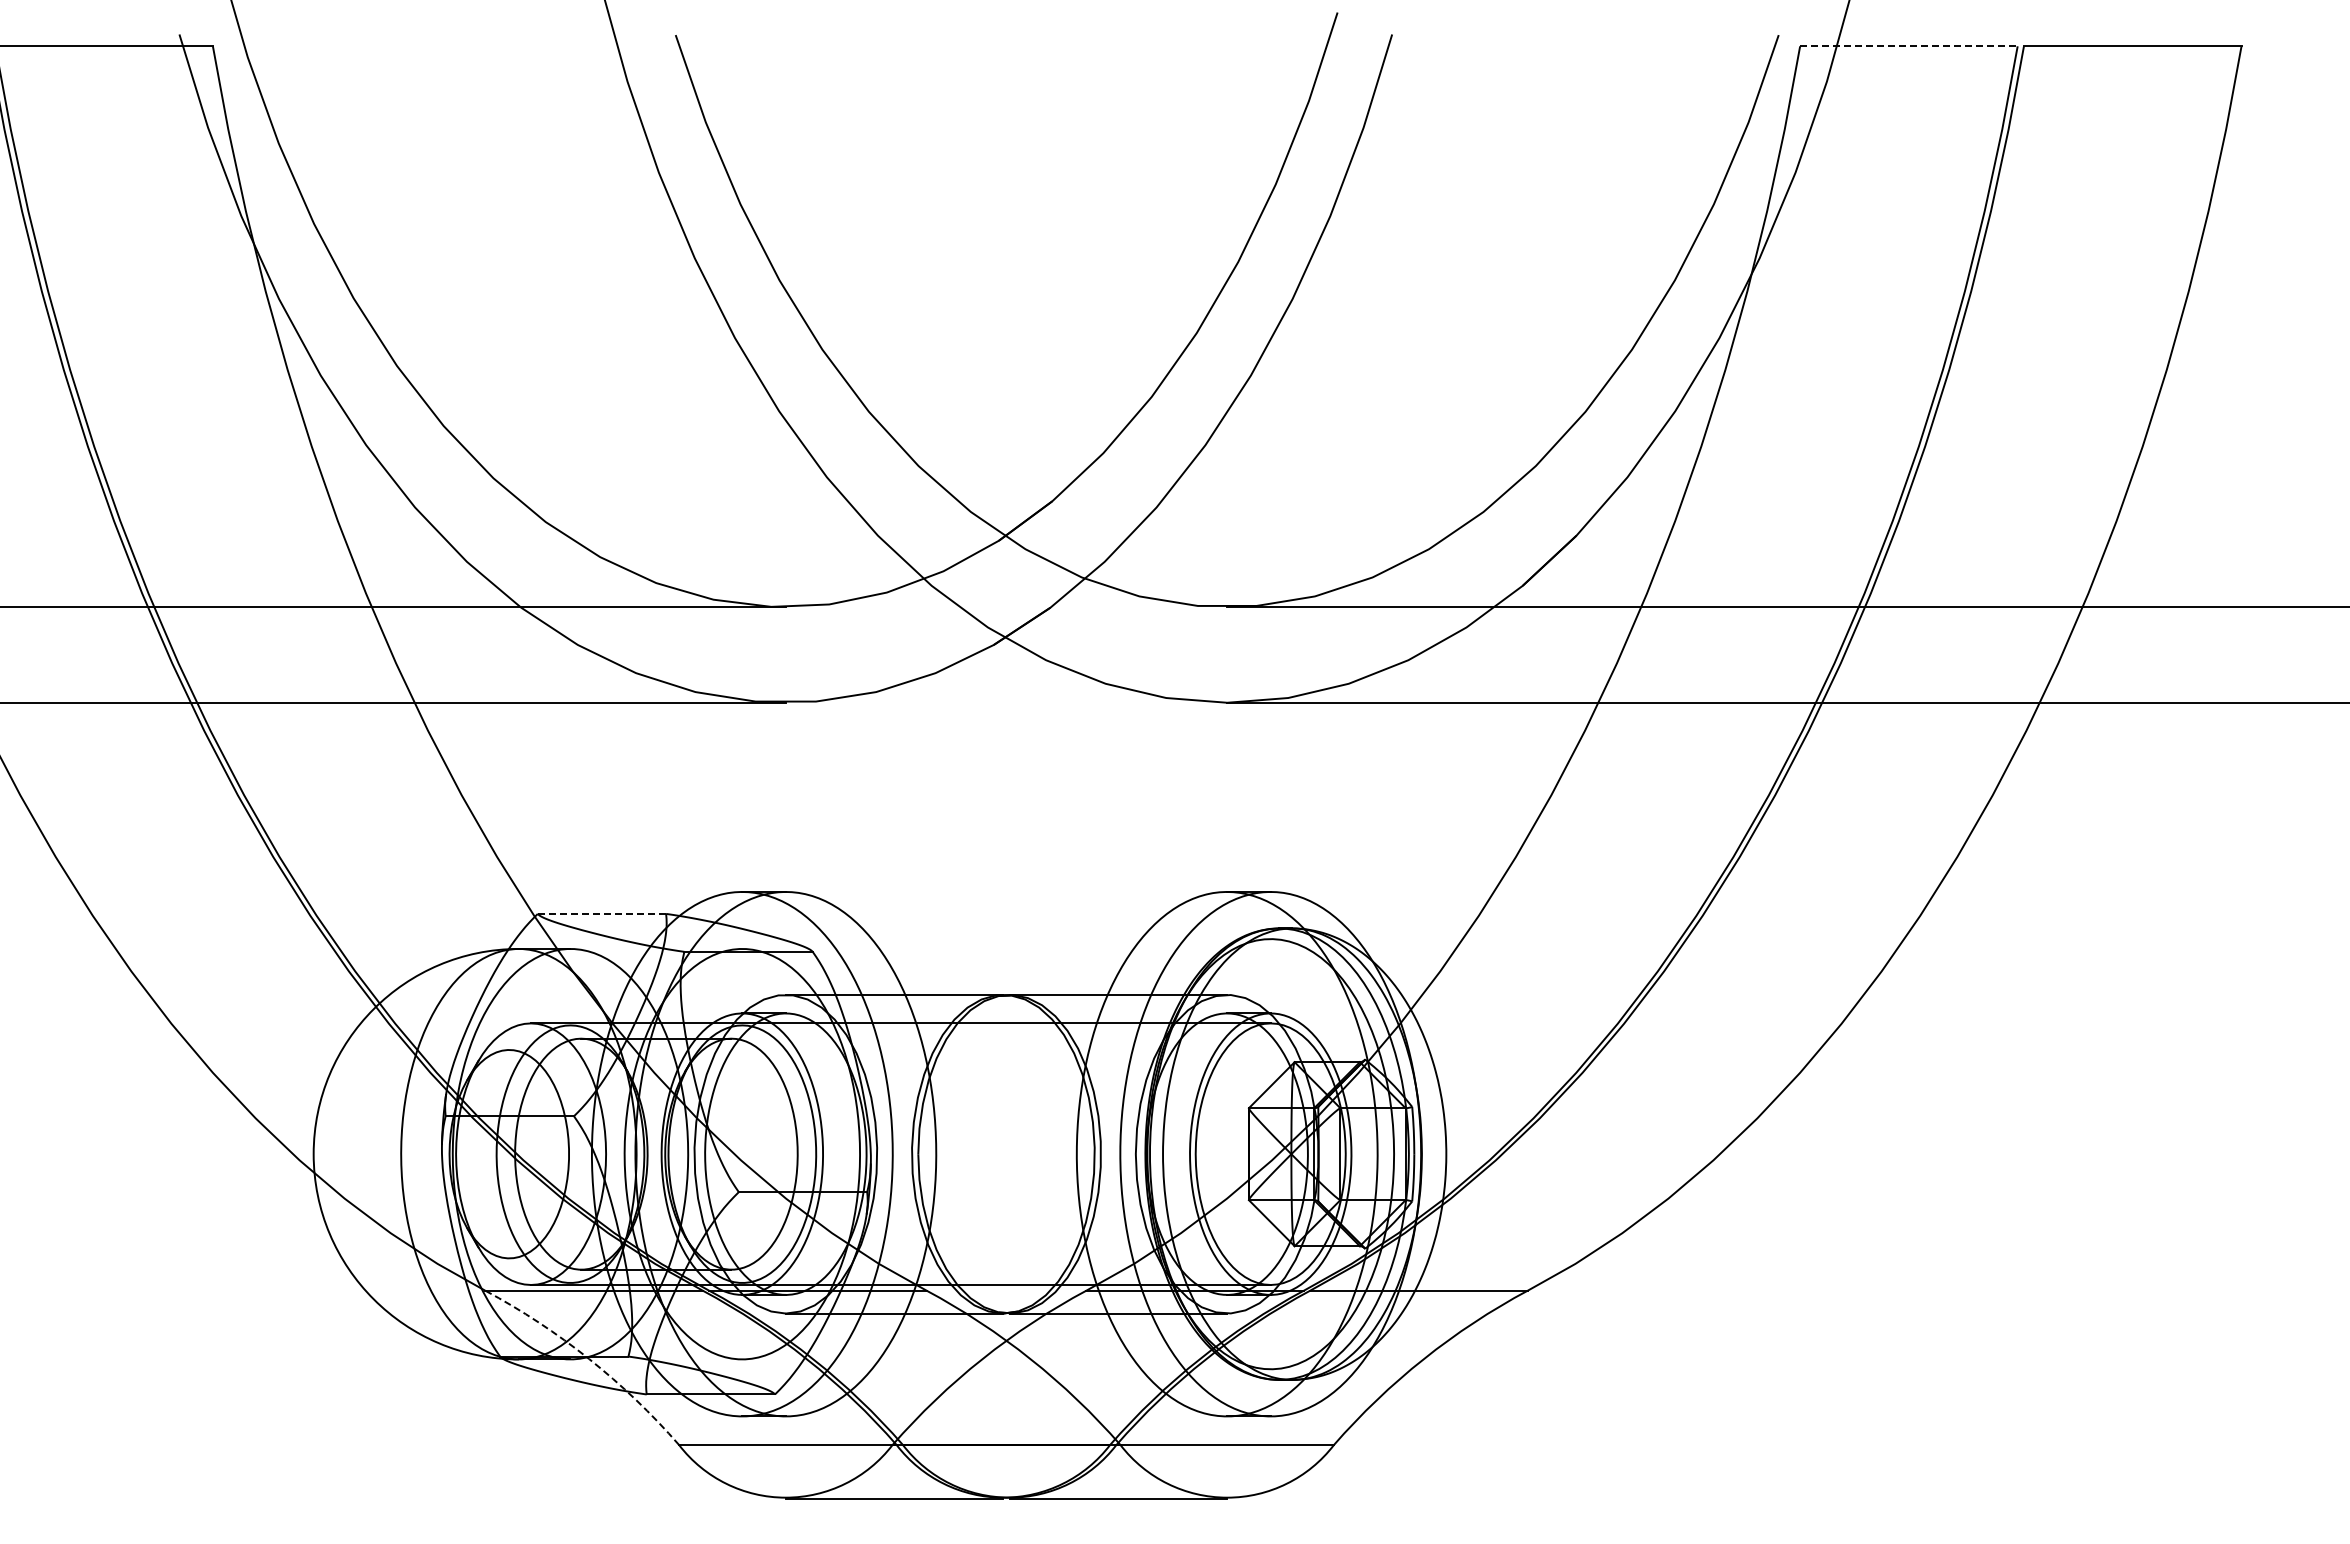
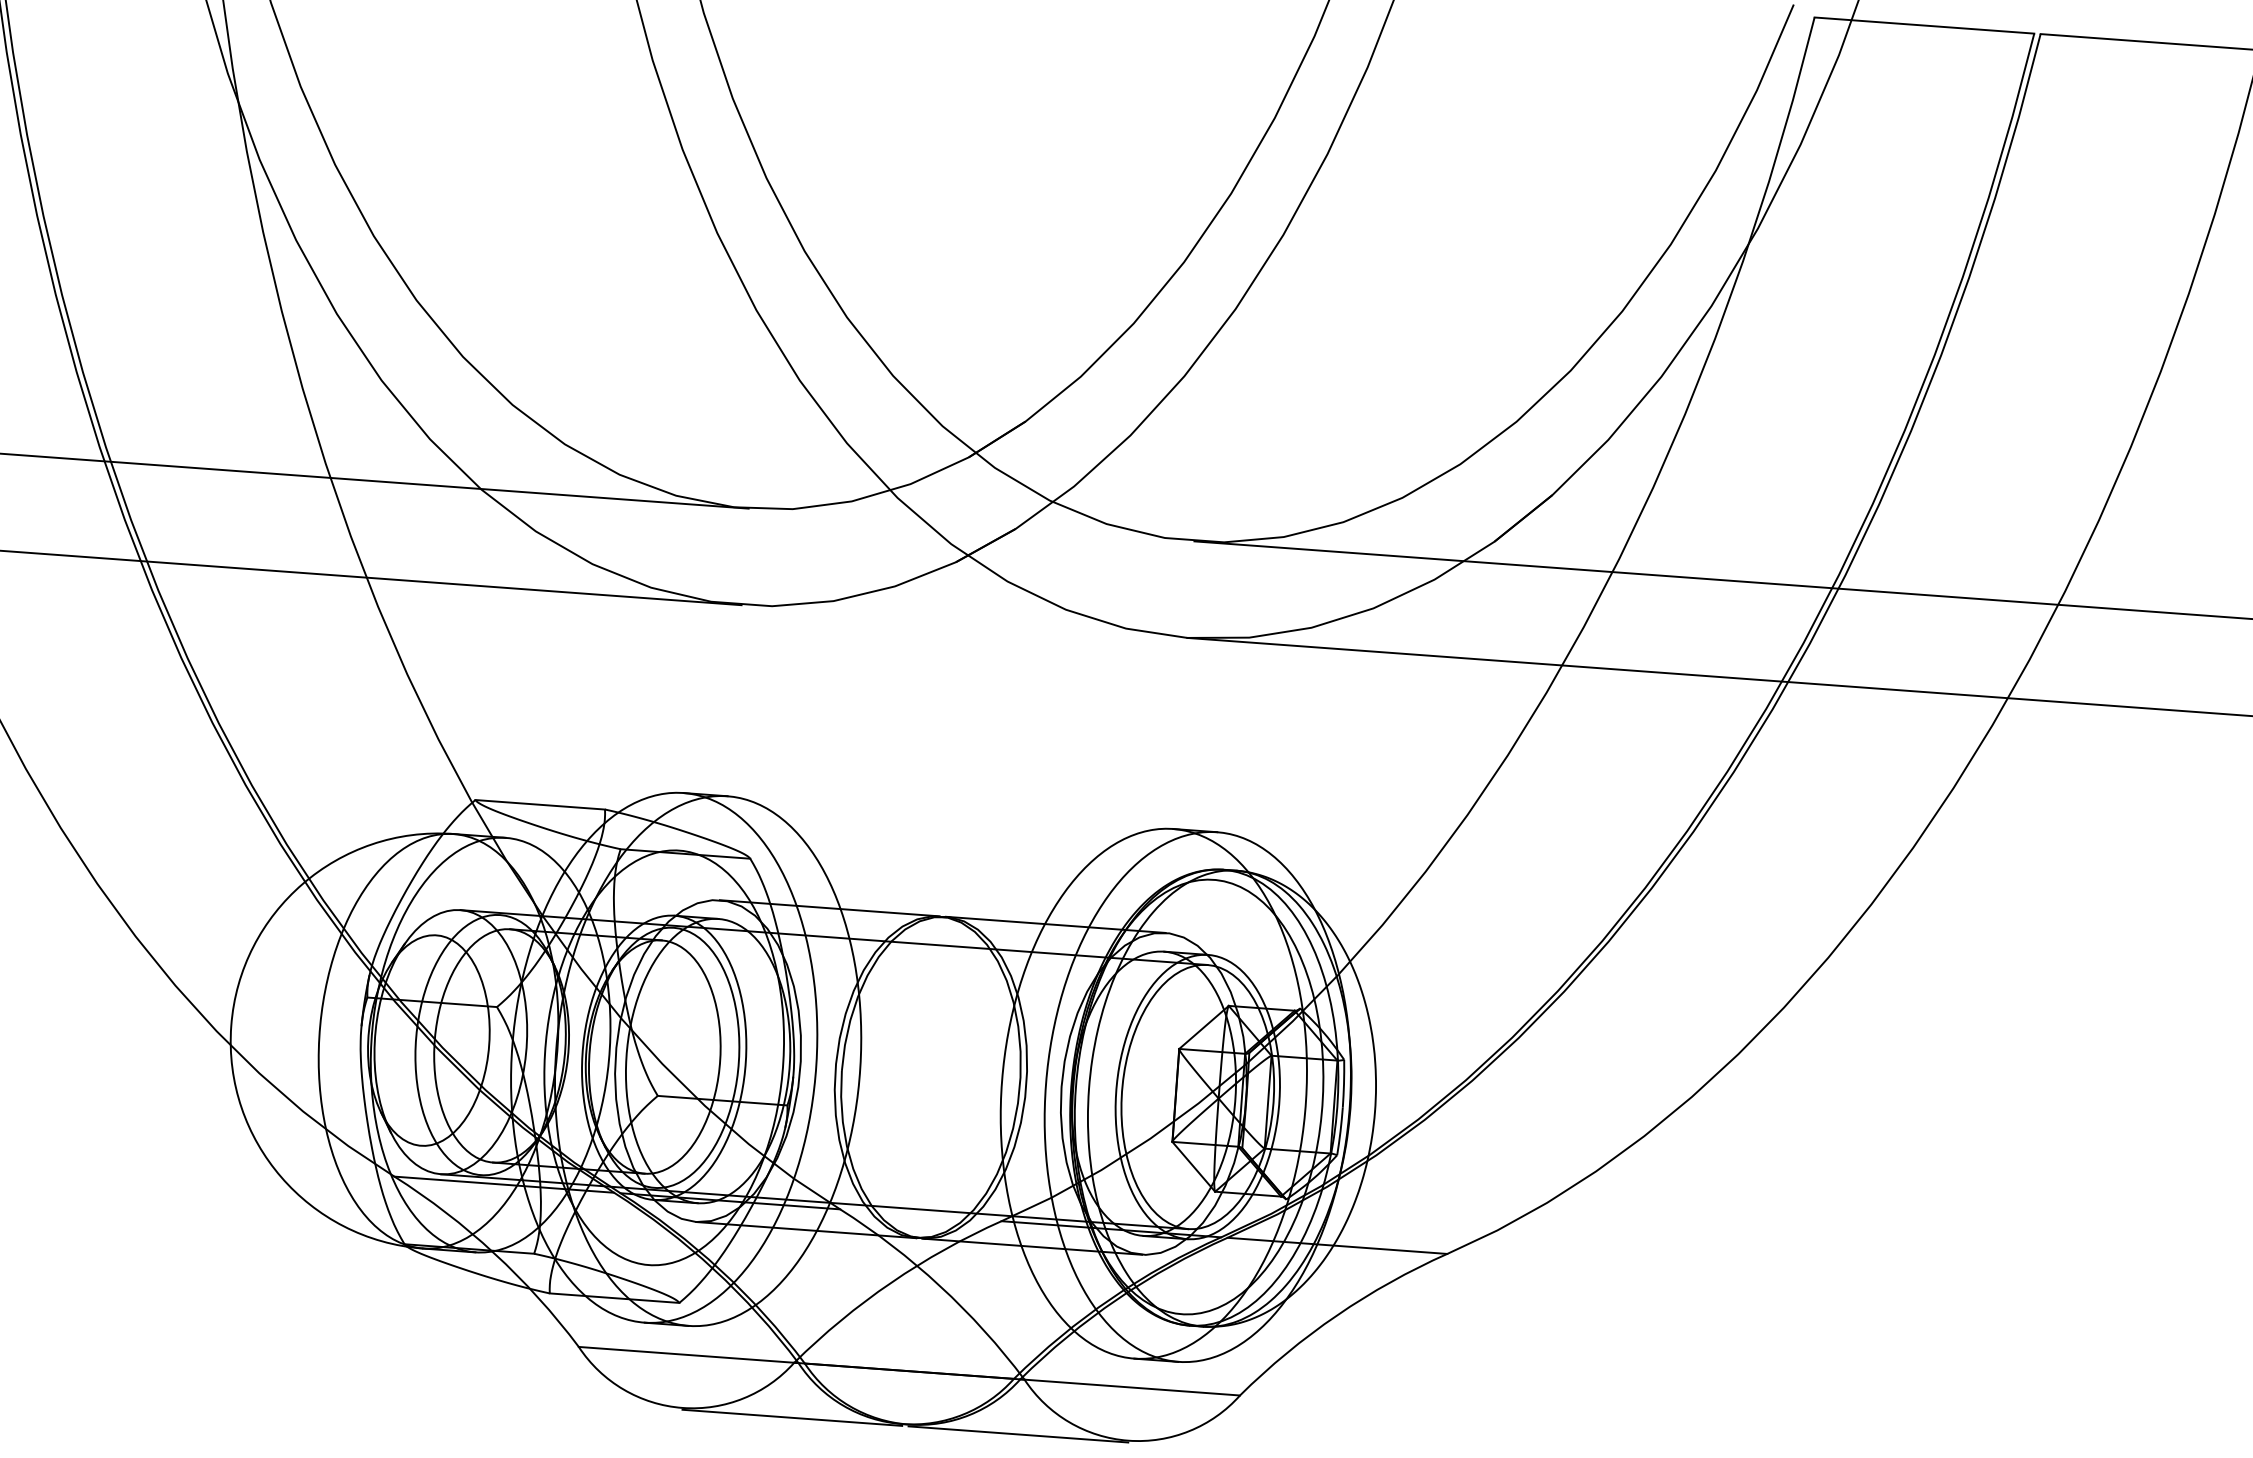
line: (1908, 46) -> (1924, 25), dashed -> solid
line: (602, 913) -> (540, 804), dashed -> solid
arc: (589, 1359) -> (494, 1253), dashed -> solid

